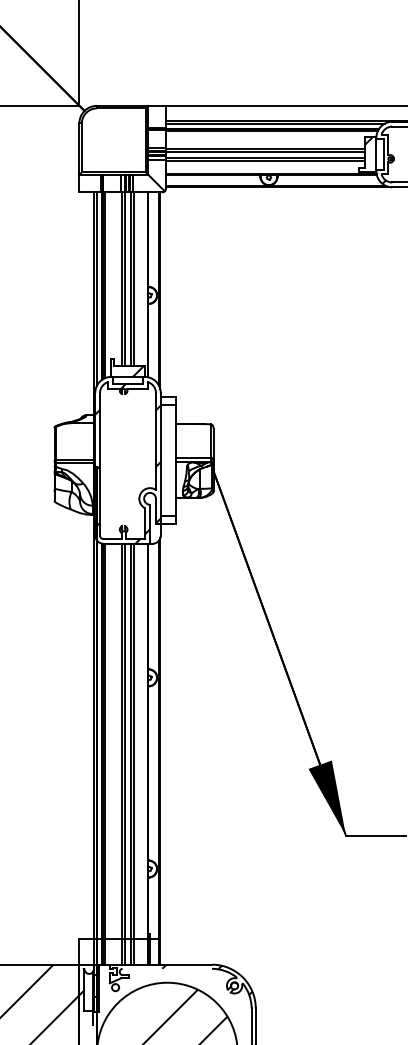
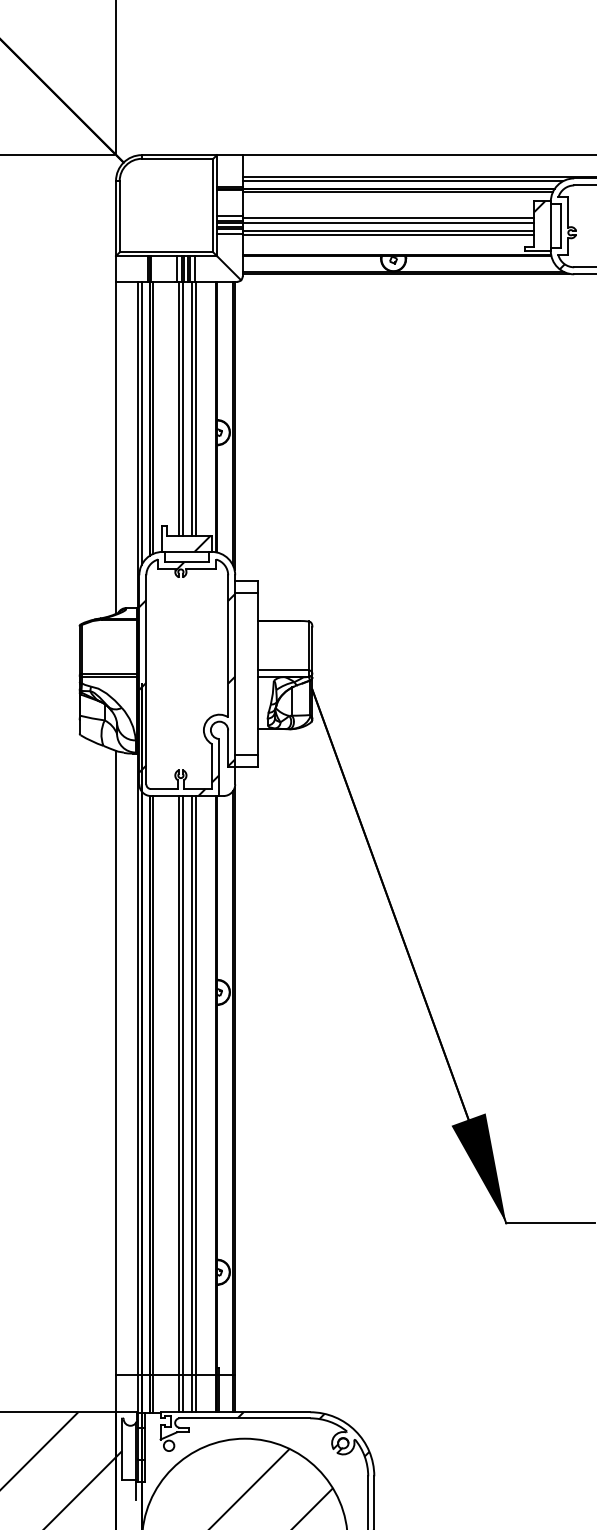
line: (79, 305) -> (116, 447), added
line: (79, 725) -> (116, 1062), added
line: (167, 968) -> (245, 1417), added

